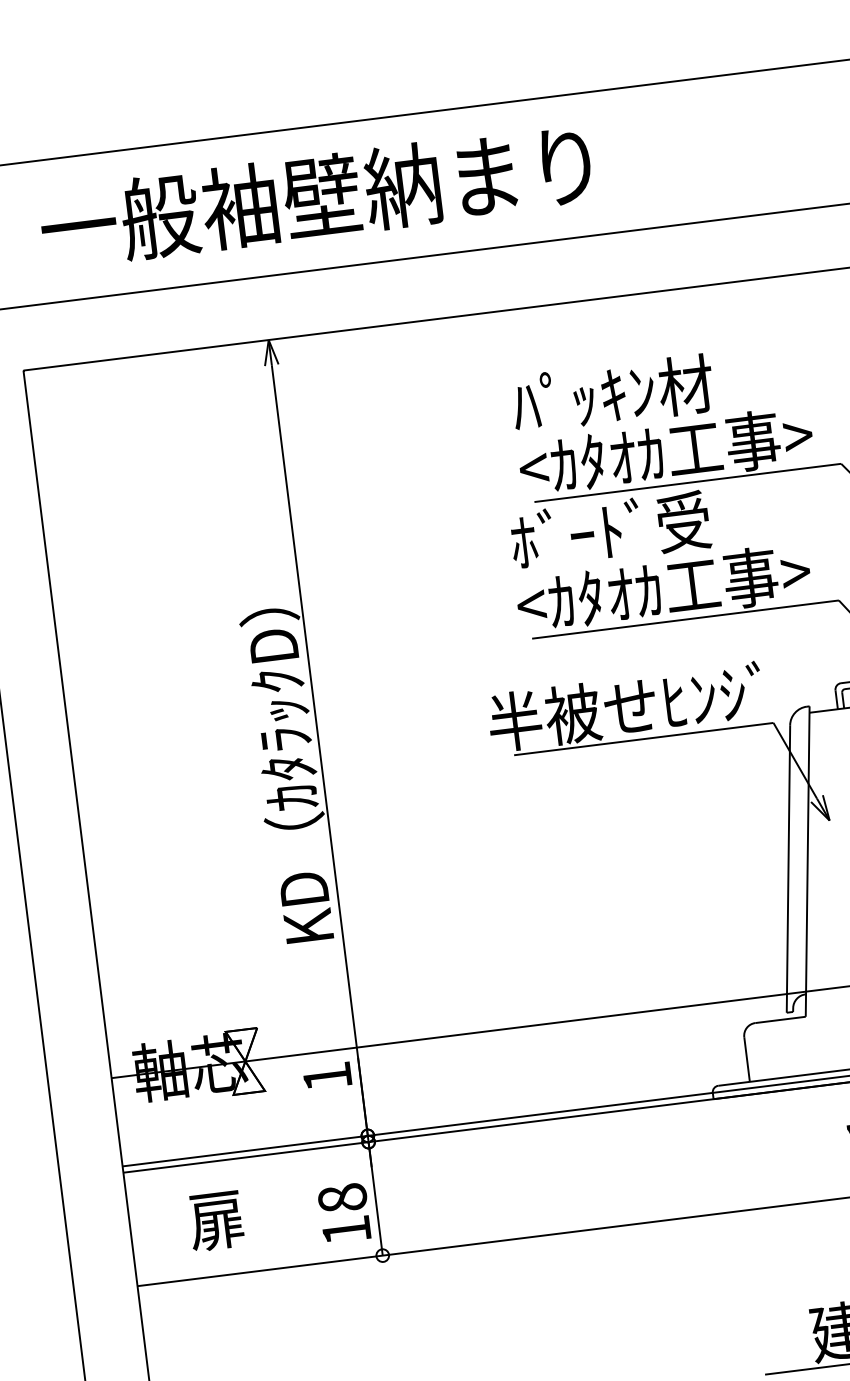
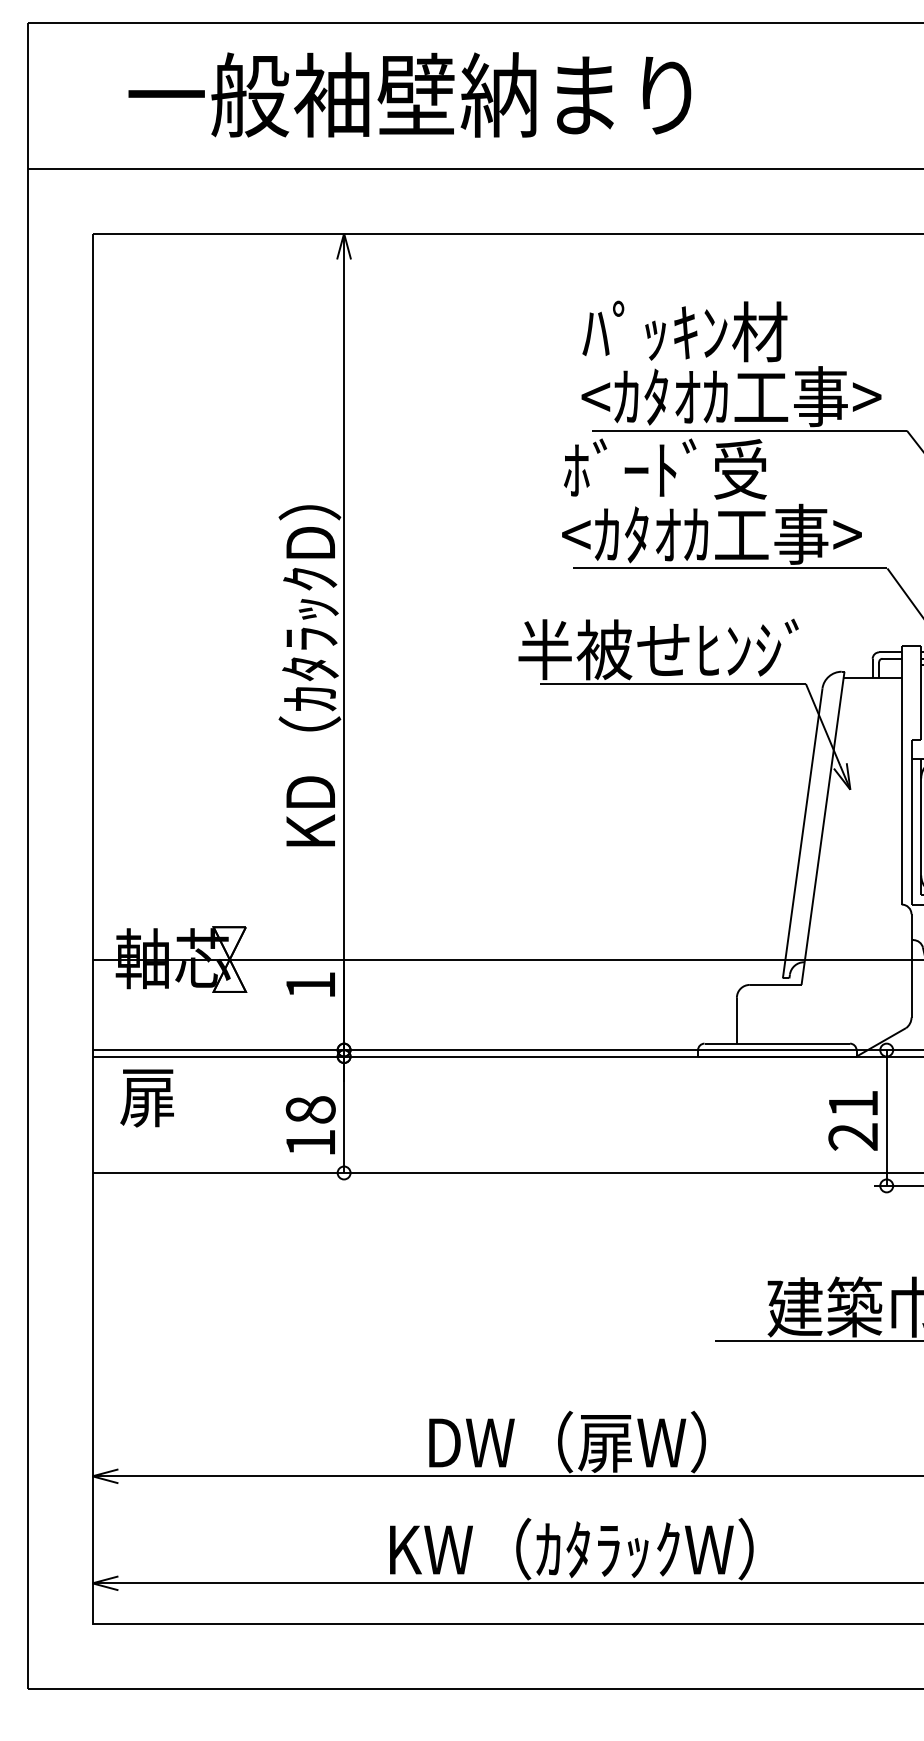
text: (215, 1221) -> (146, 1098), moved

